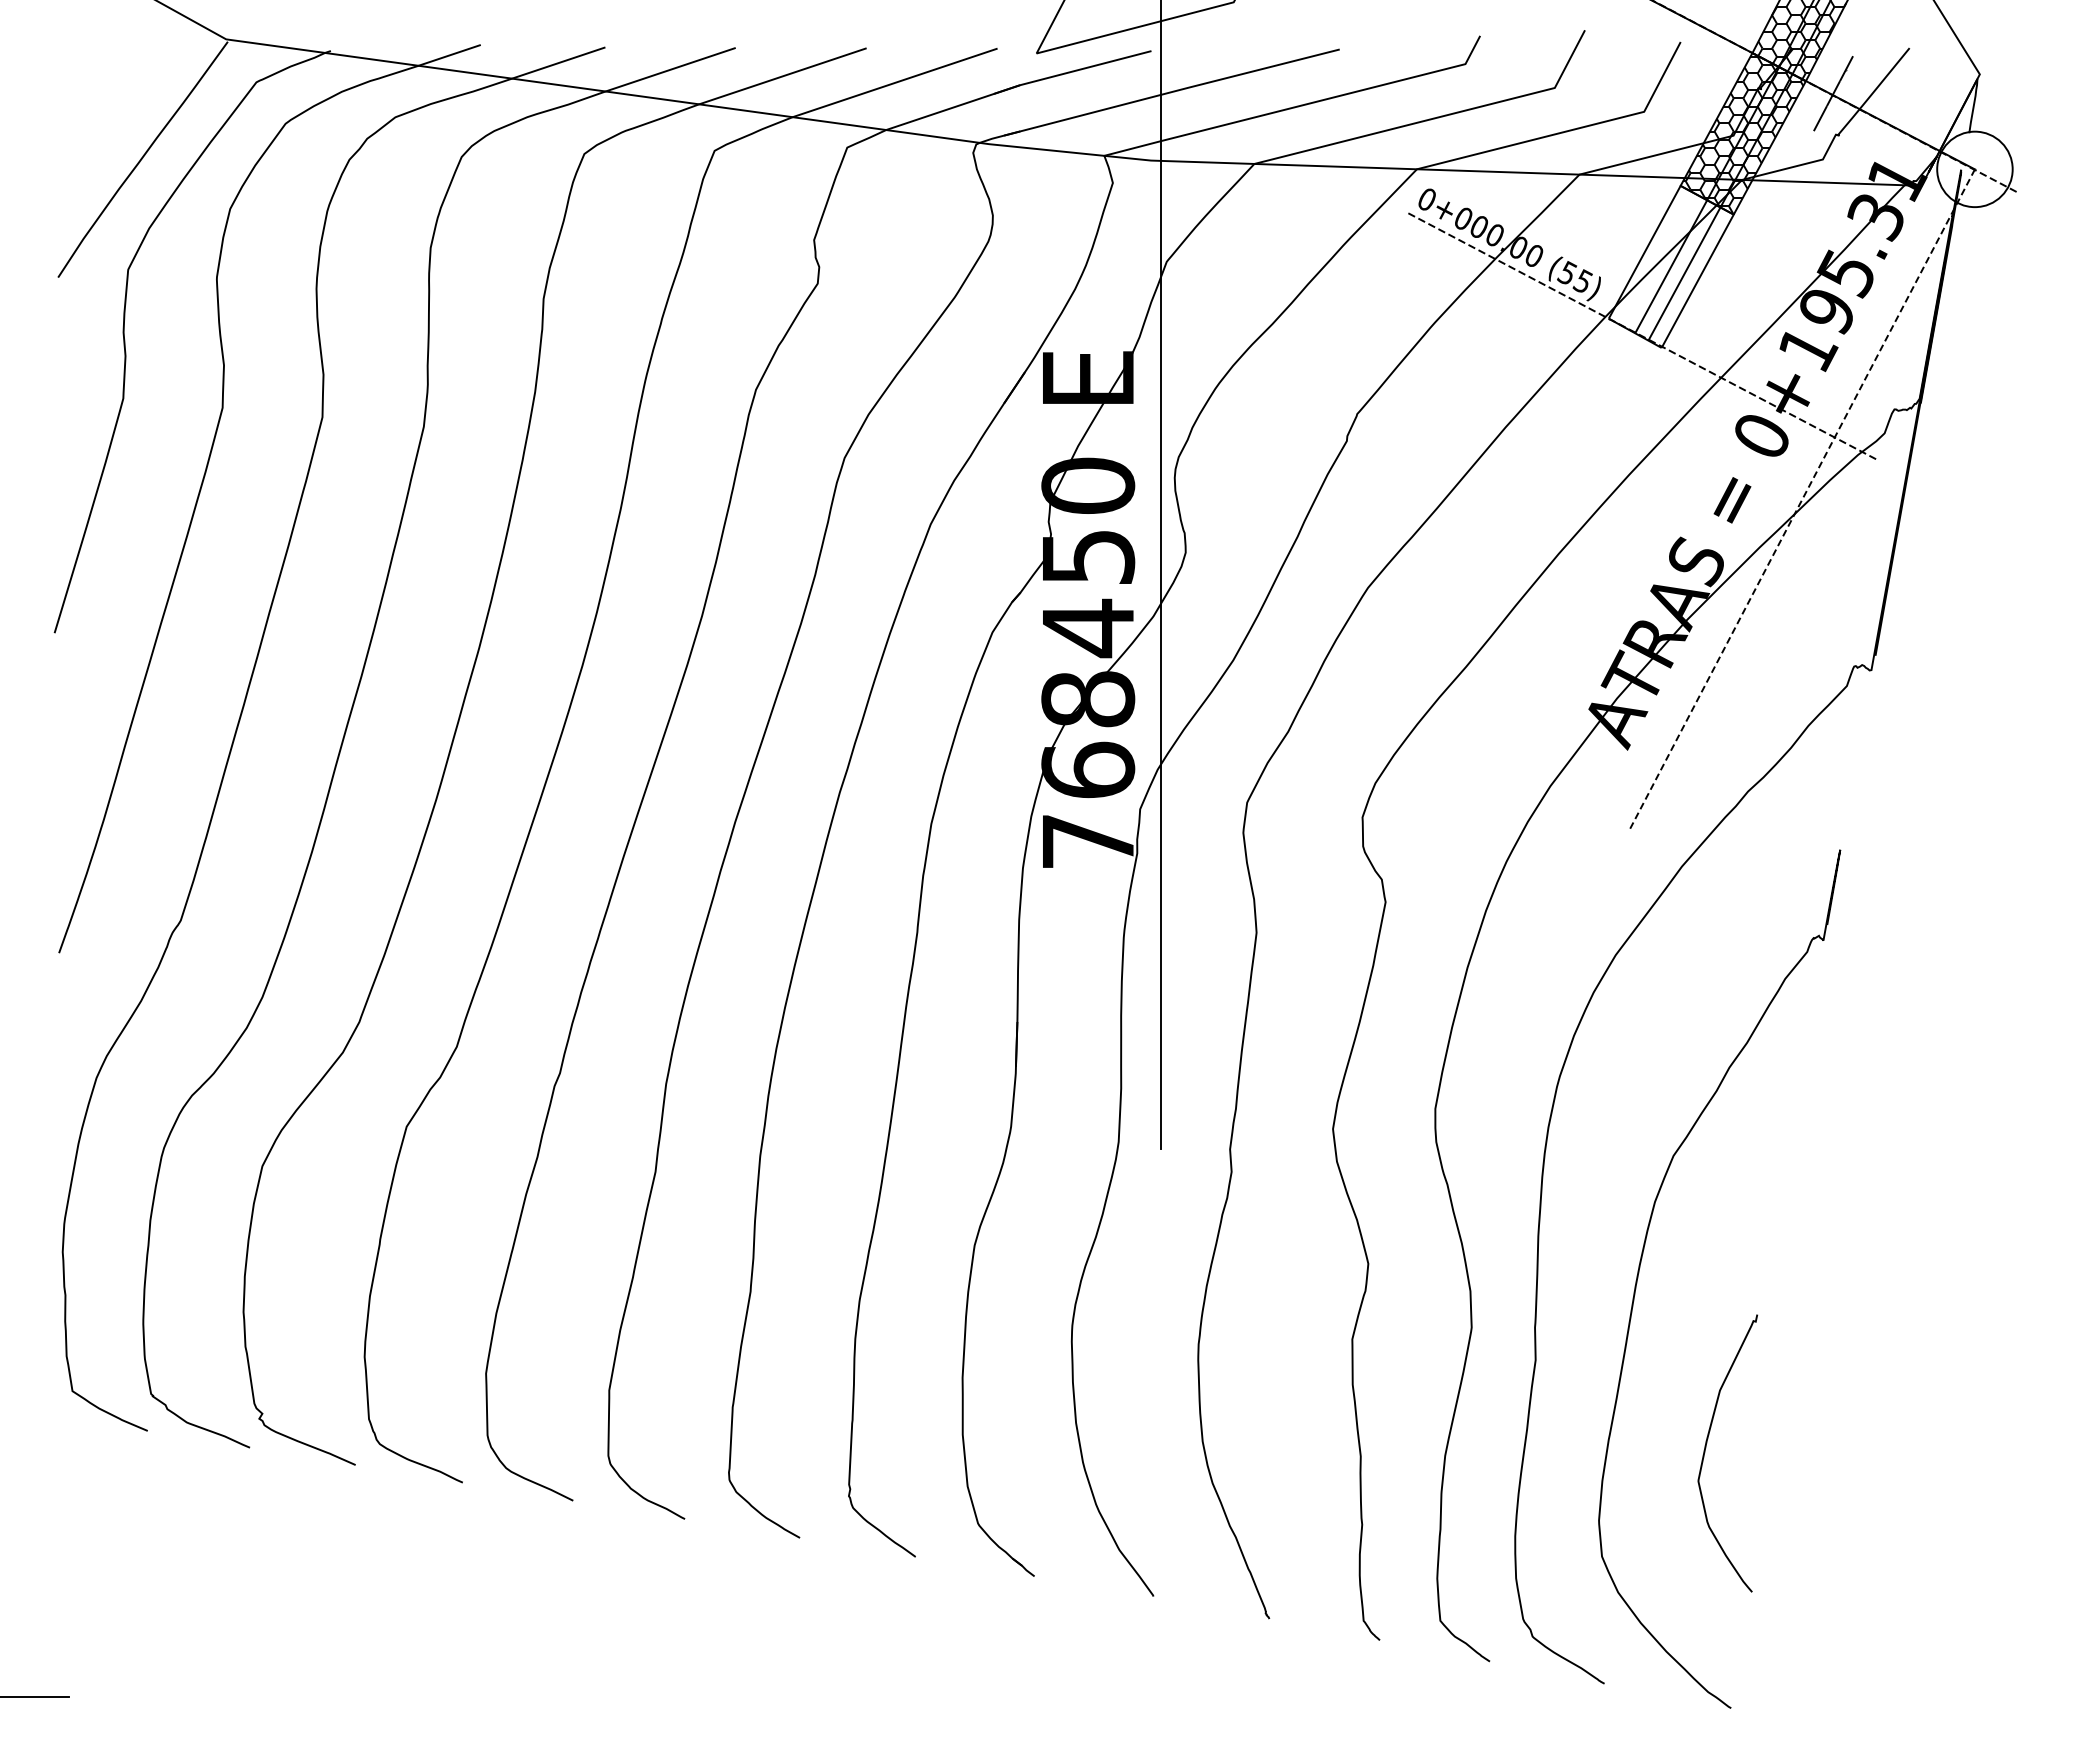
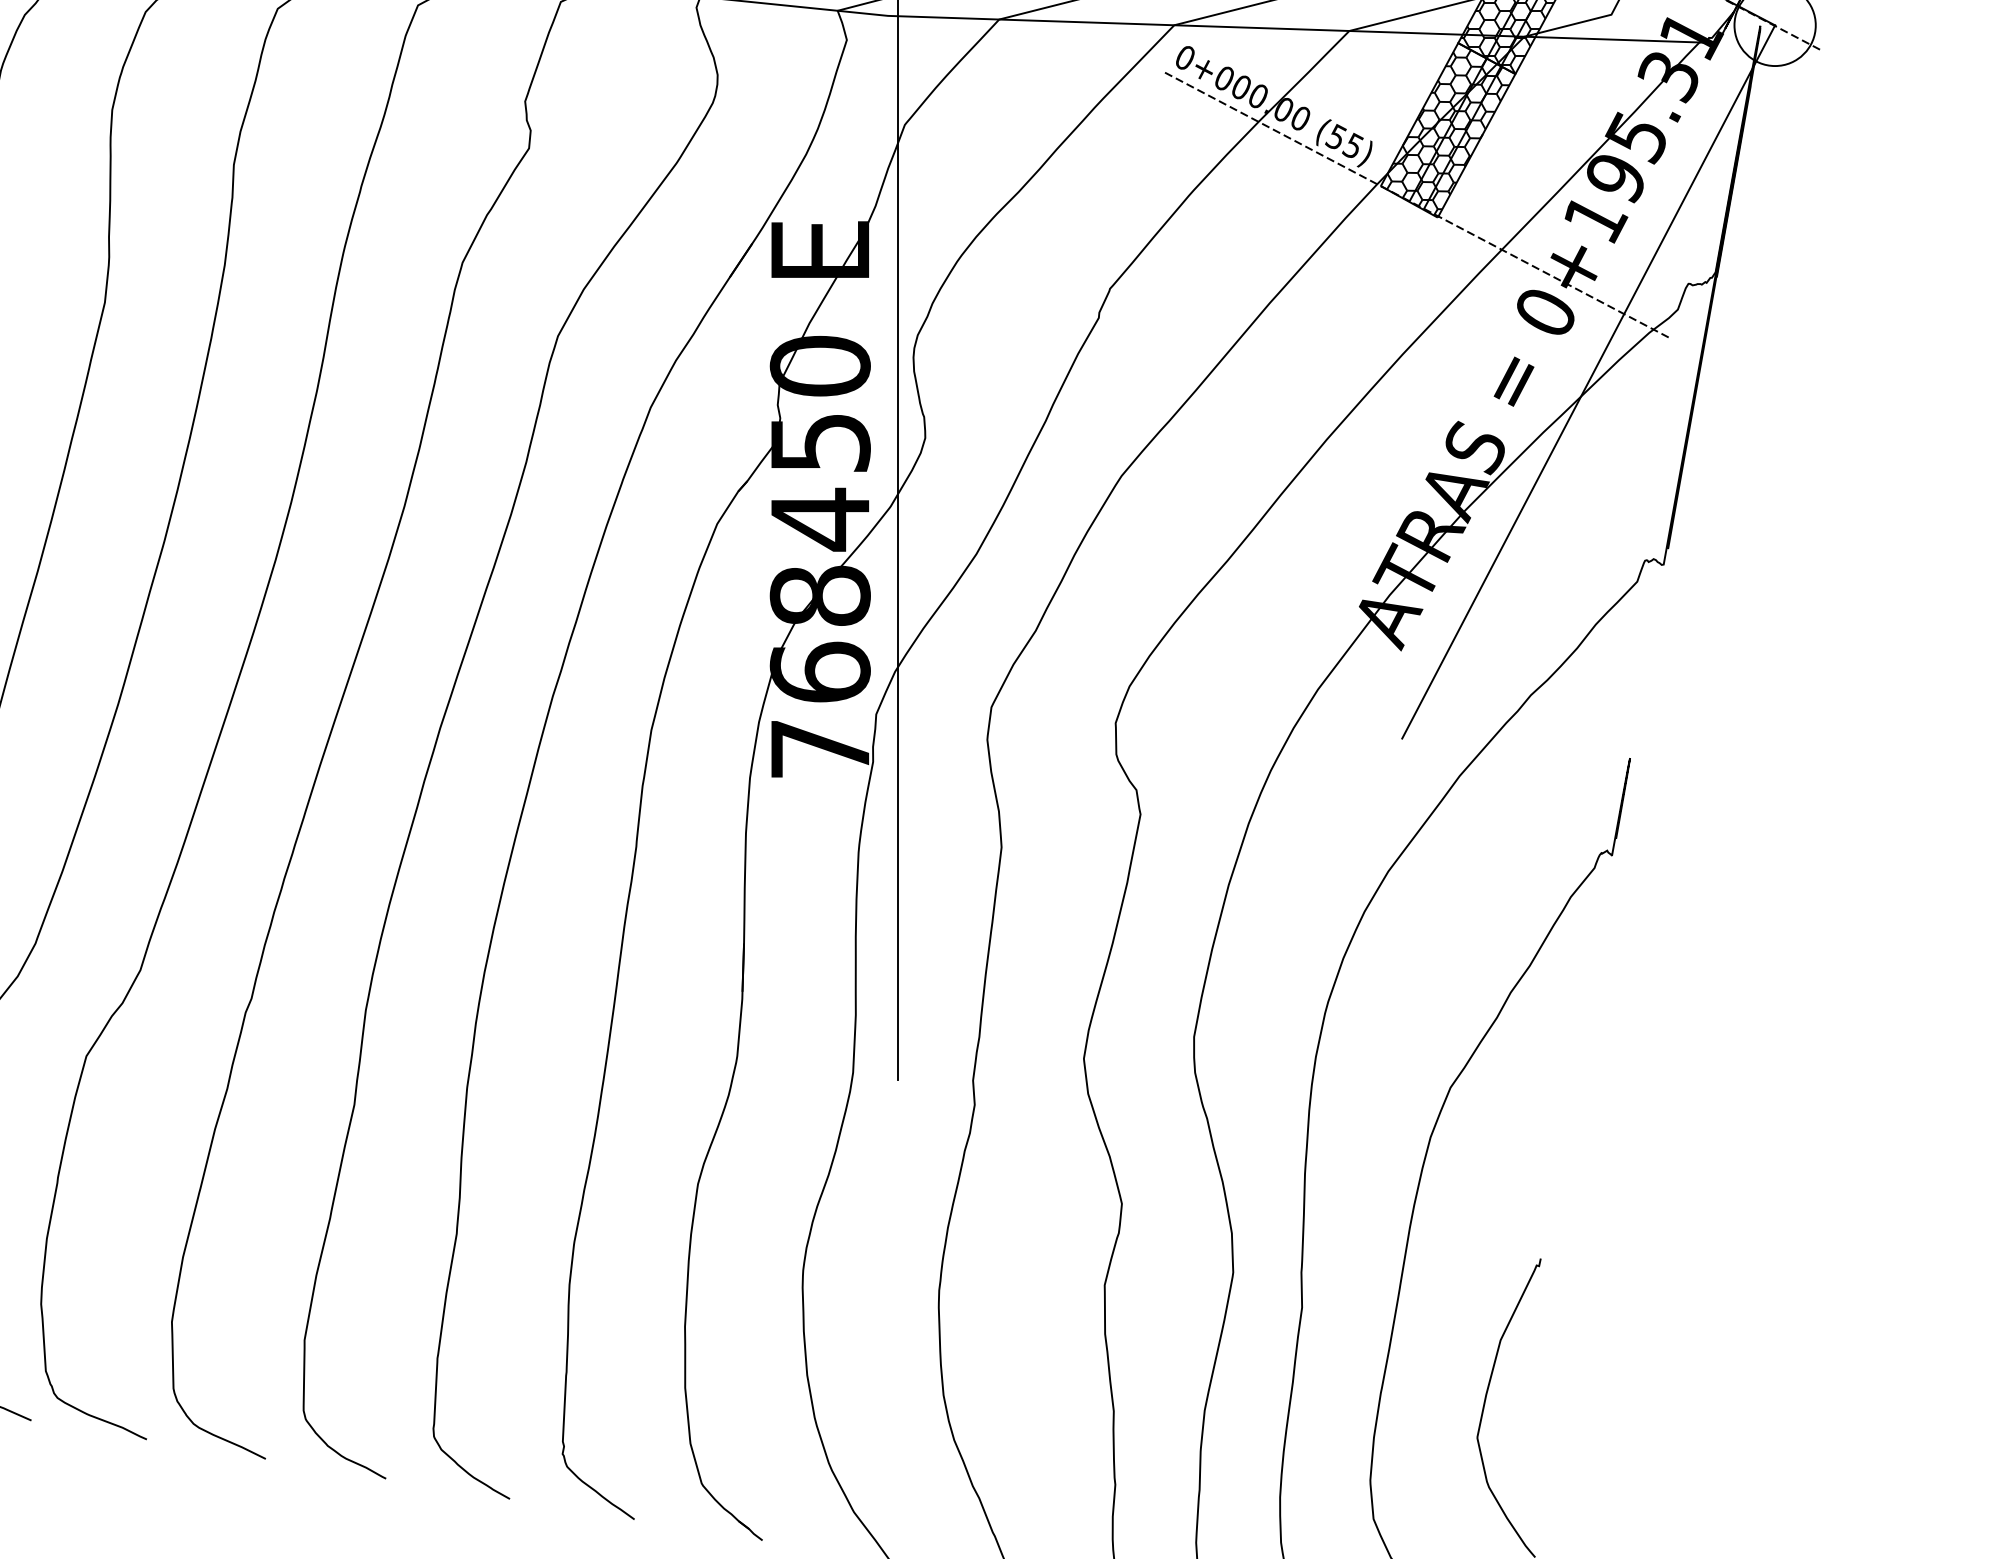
hatch: (1671, 268) -> (1448, 132), added
line: (1801, 500) -> (1588, 381), dashed -> solid

